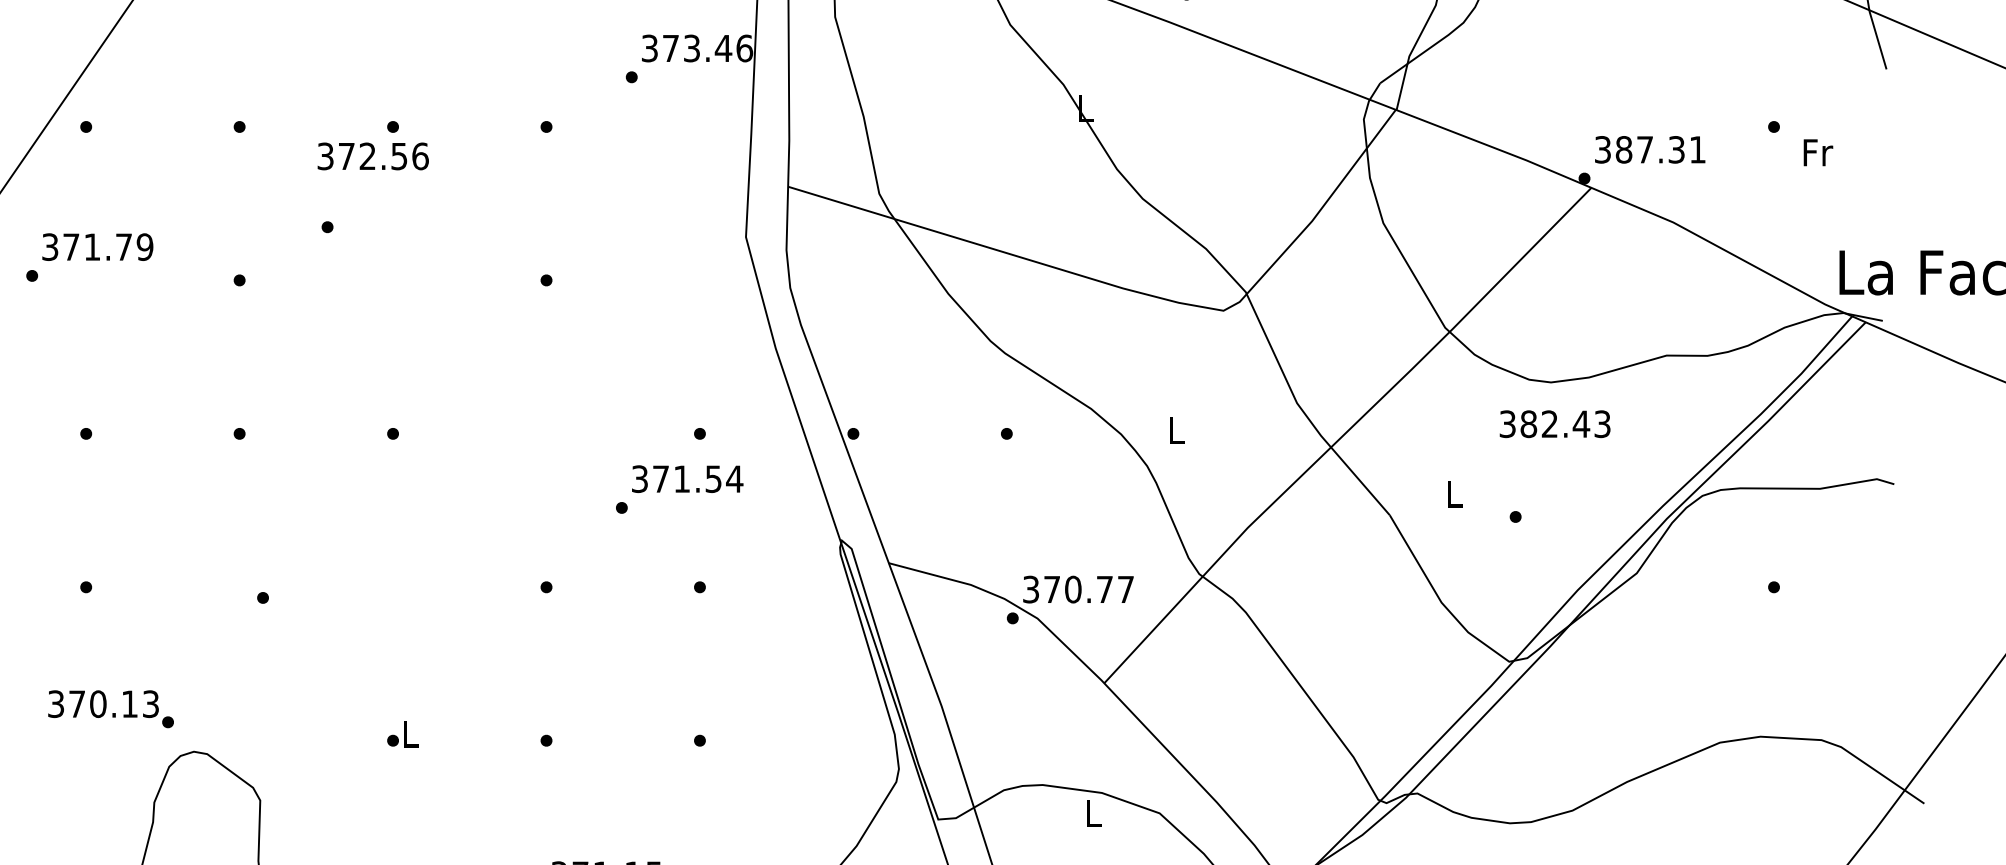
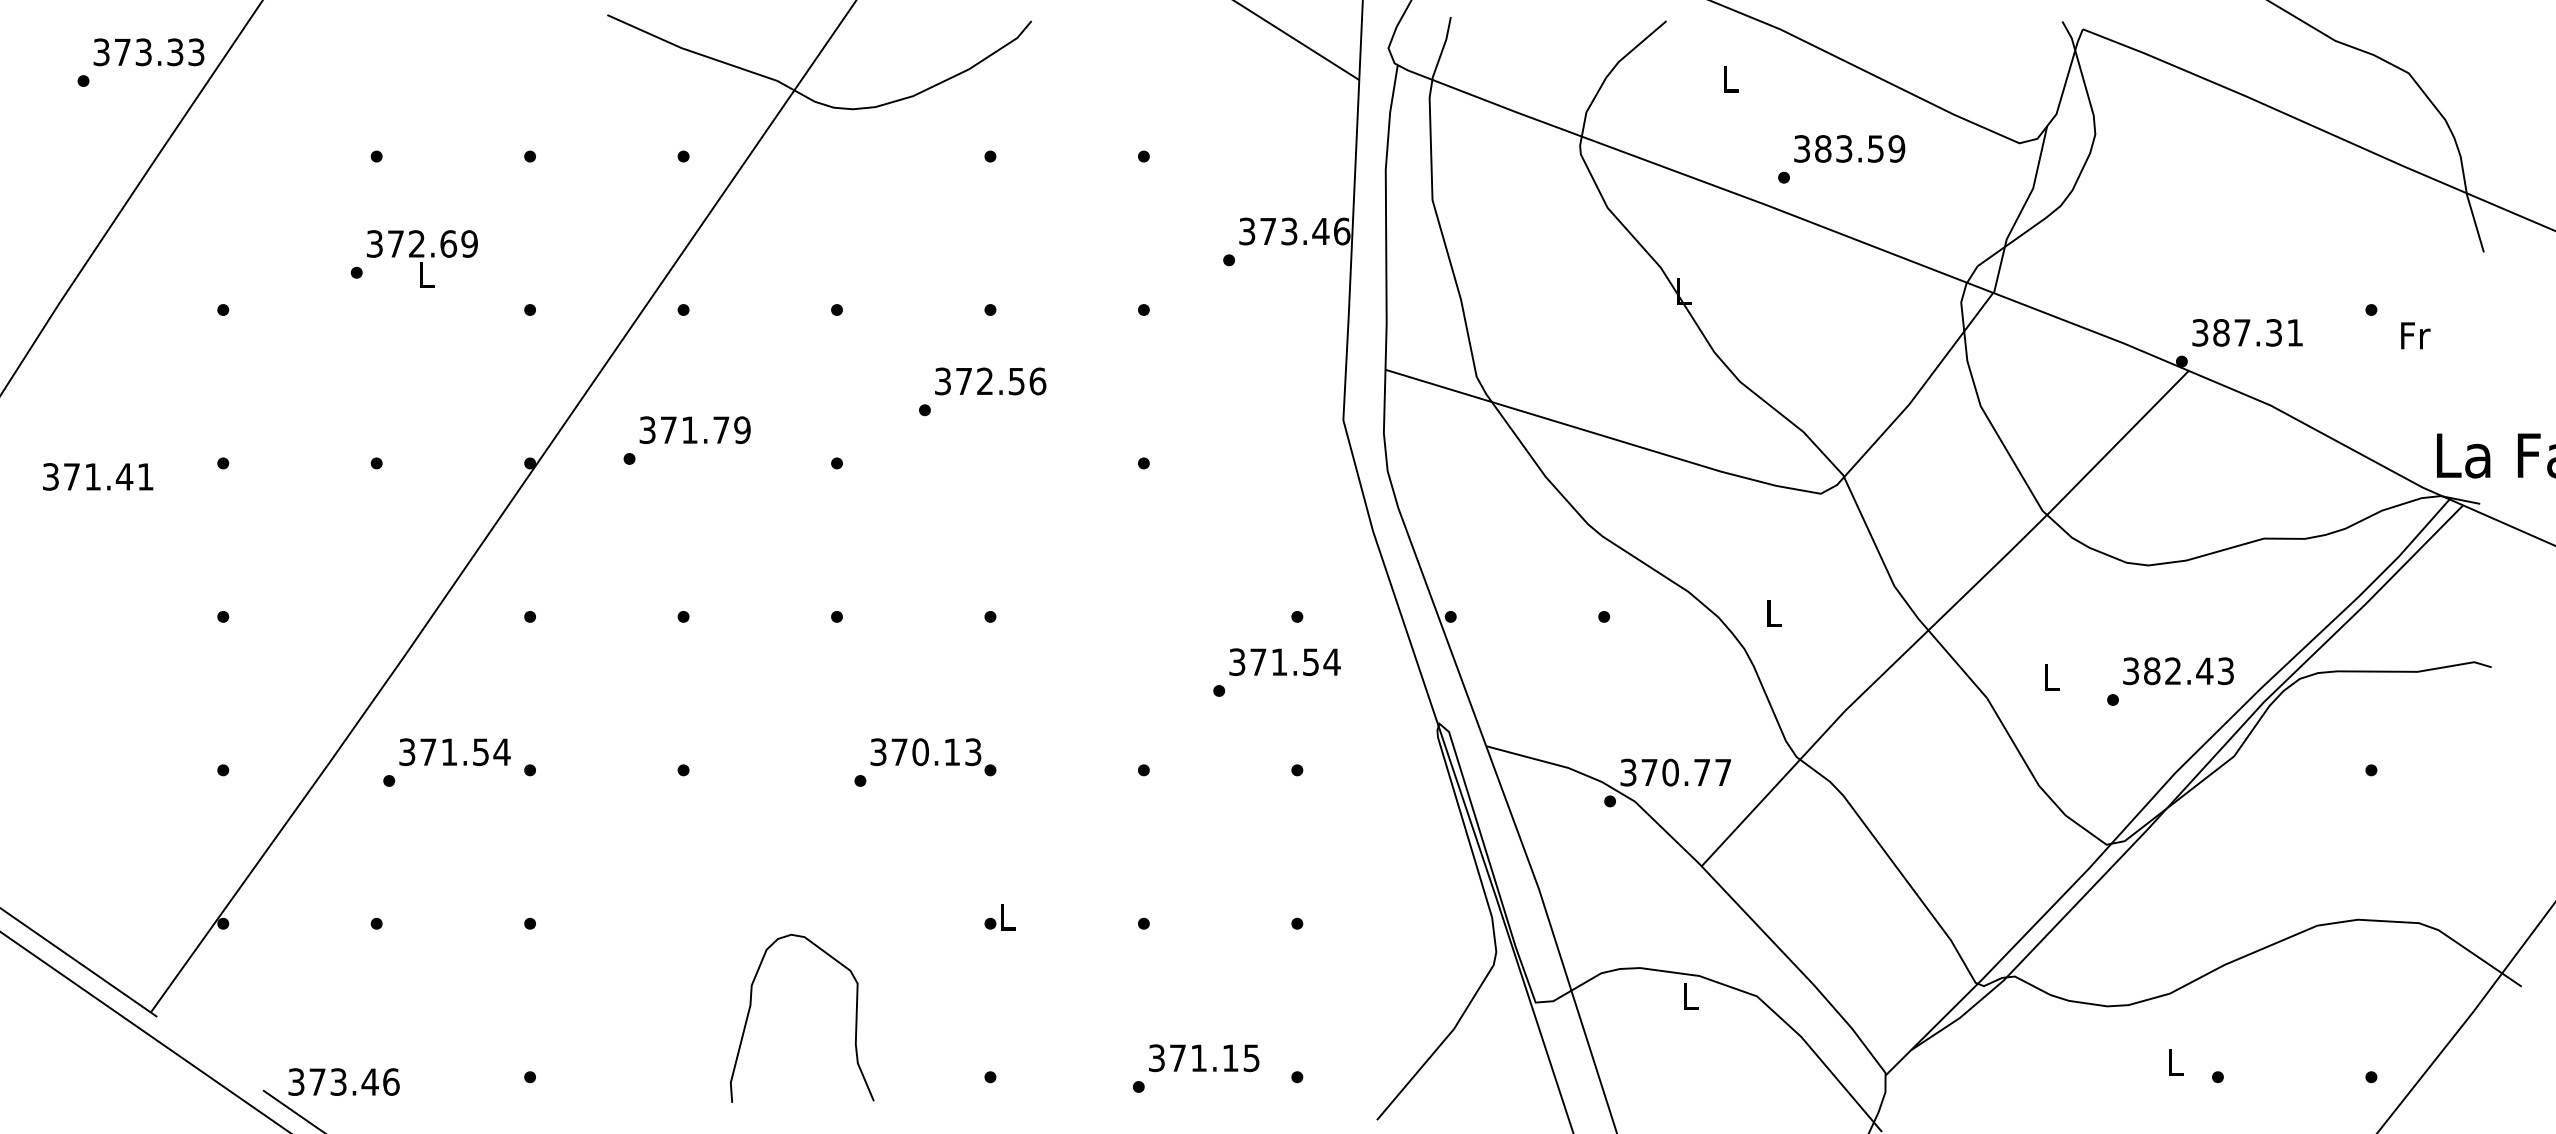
text: (373, 156) -> (990, 381), moved
text: (1555, 424) -> (2178, 671), moved
text: (111, 709) -> (933, 757), moved

